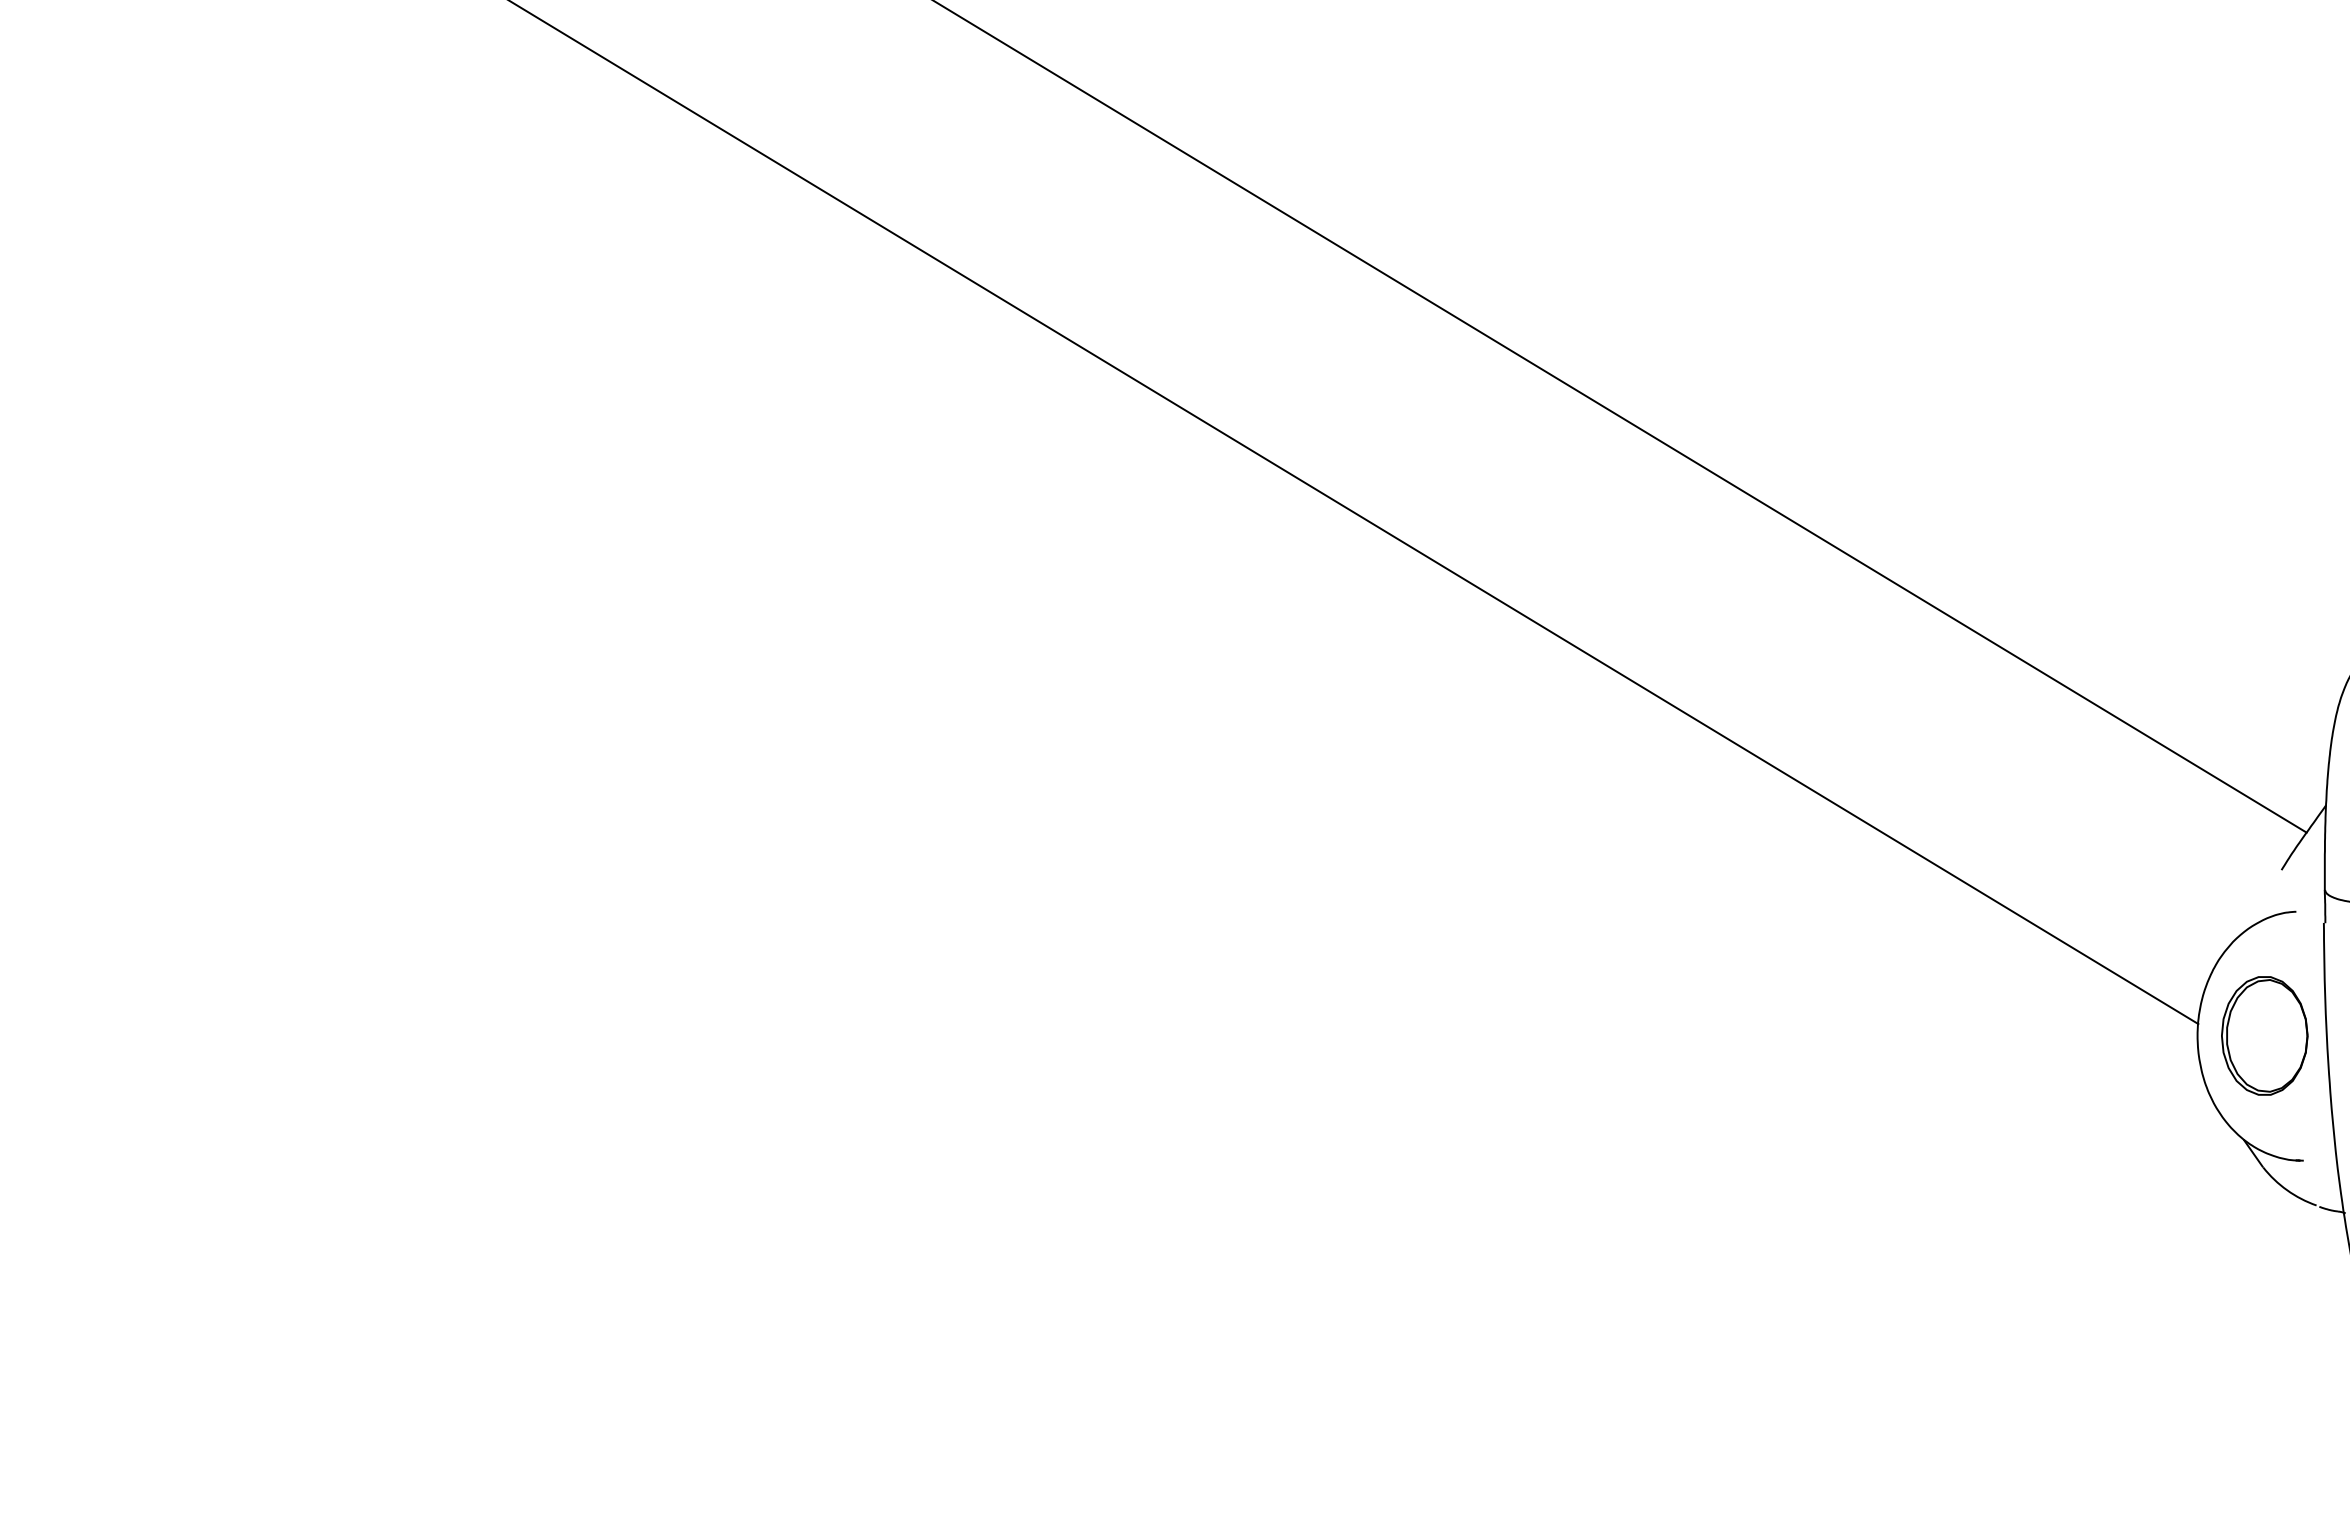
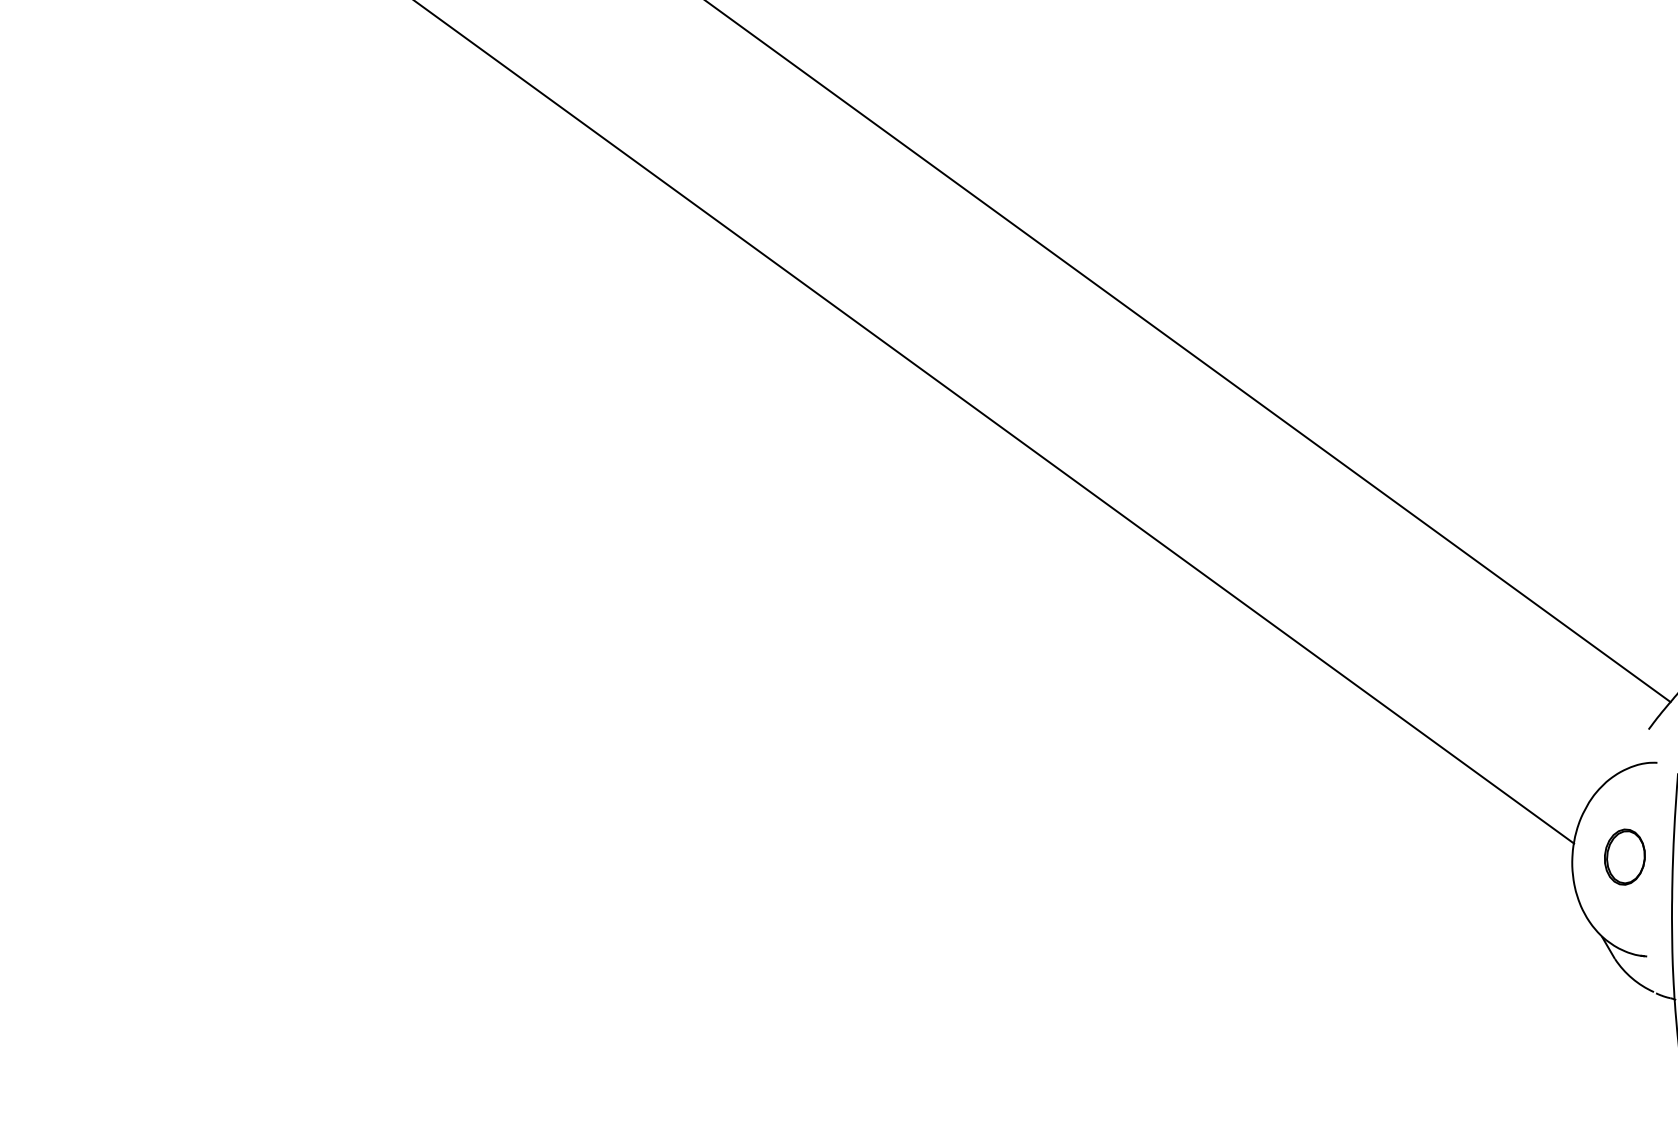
part: (2264, 1035) -> (1624, 856), size x0.6

